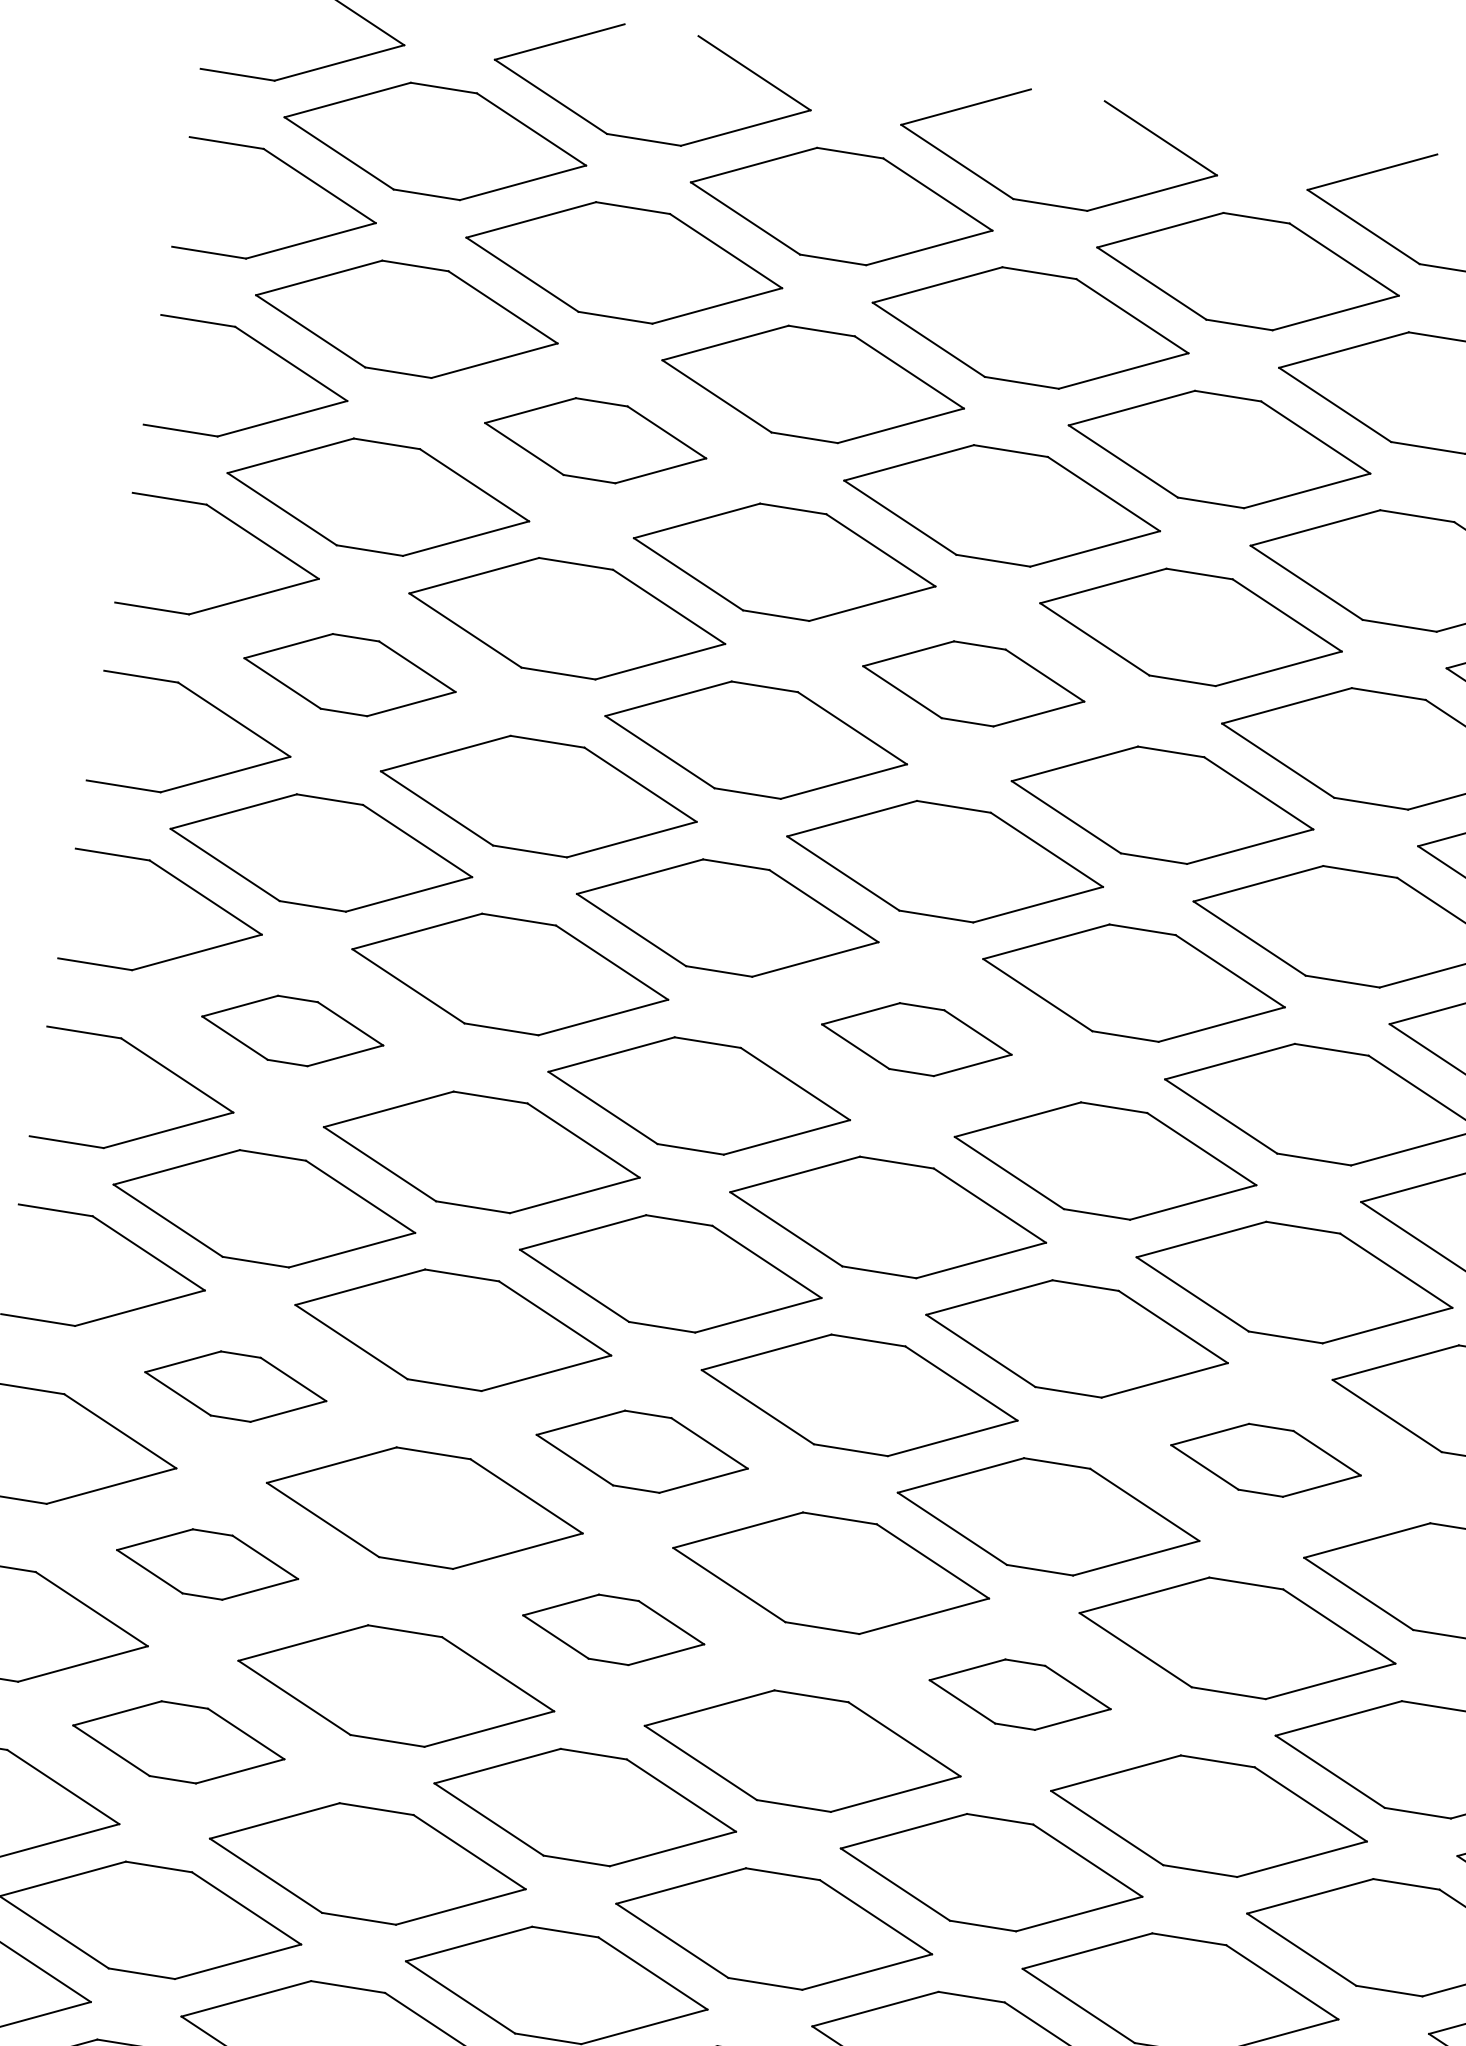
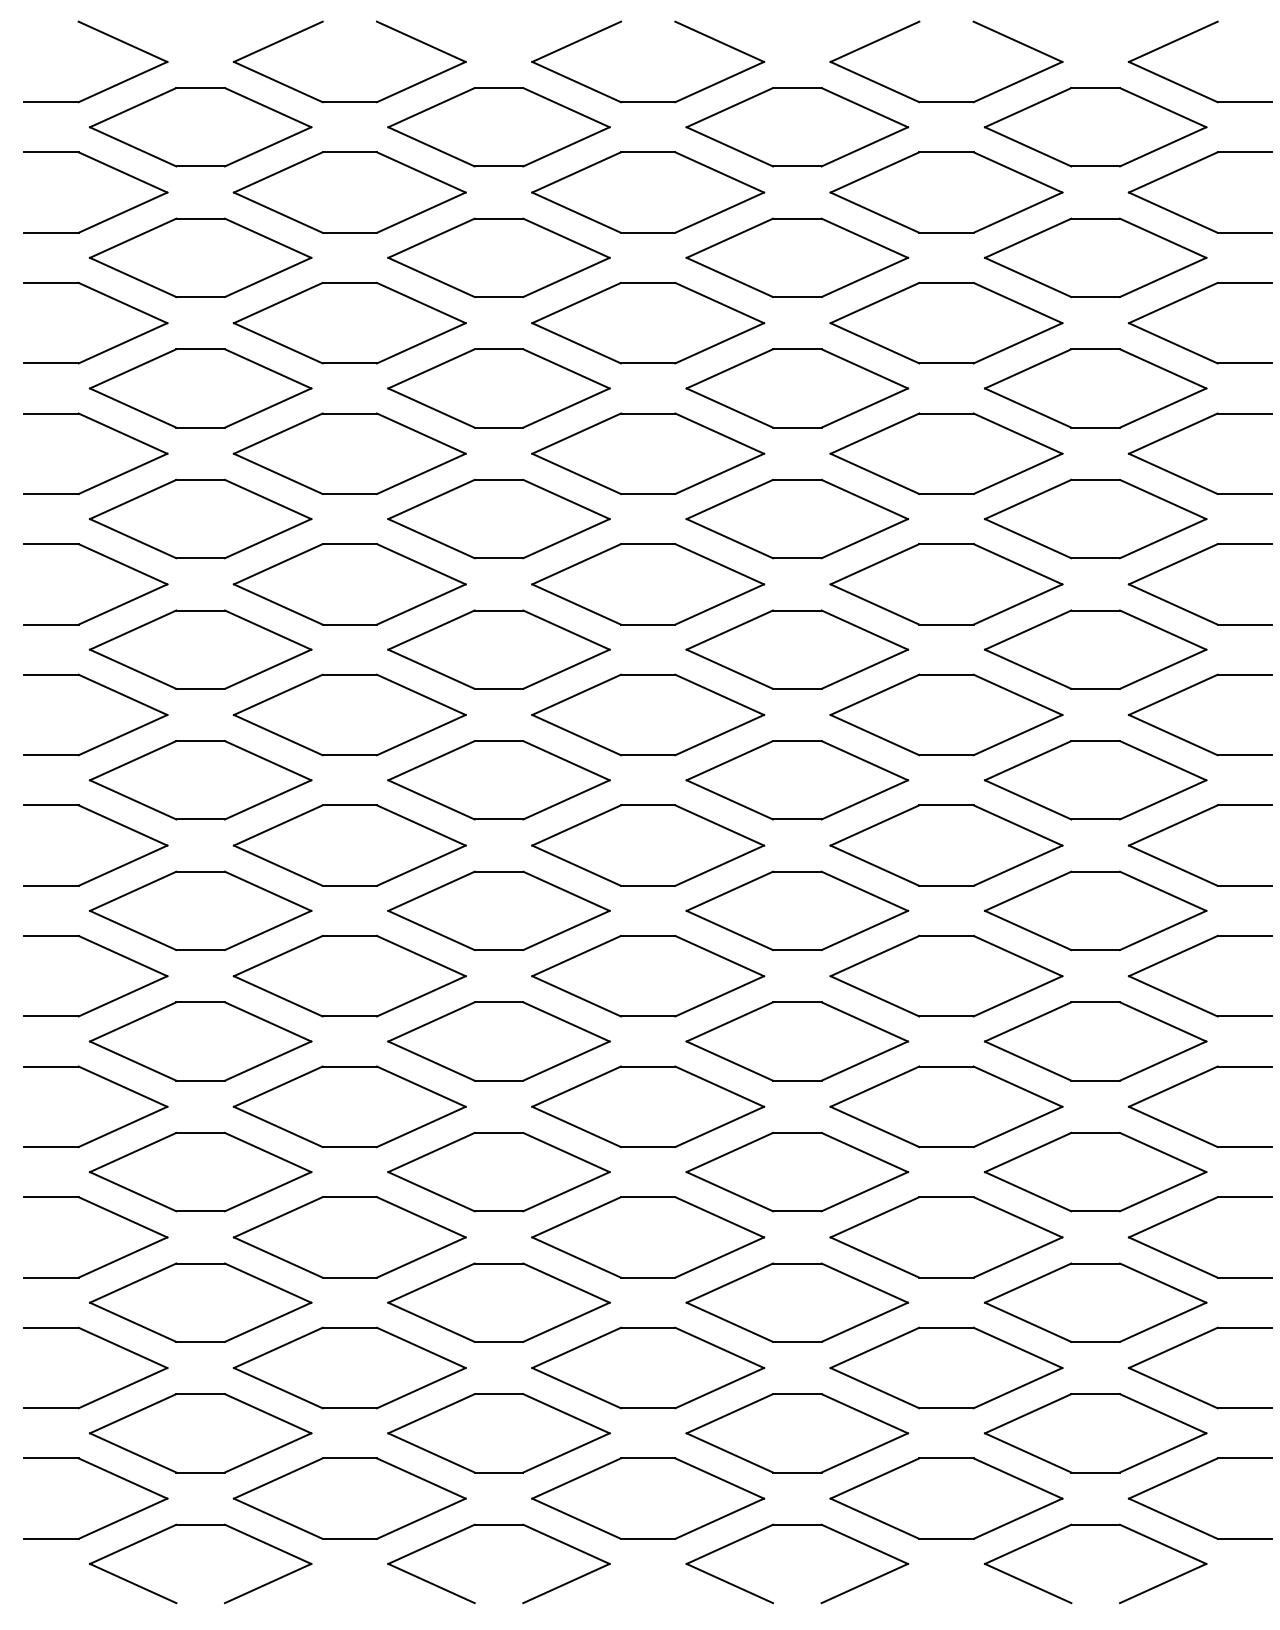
part: (595, 439) -> (349, 322), size x1.43
part: (349, 674) -> (200, 518), size x1.43
part: (974, 683) -> (648, 453), size x1.43
part: (292, 1031) -> (200, 780), size x1.67
part: (917, 1038) -> (648, 714), size x1.67
part: (235, 1386) -> (200, 1041), size x1.67
part: (641, 1451) -> (498, 1041), size x1.43
part: (1266, 1459) -> (946, 975), size x1.67
part: (207, 1563) -> (200, 1171), size x1.67
part: (612, 1630) -> (498, 1172), size x1.67
part: (1020, 1693) -> (797, 1171), size x1.67
part: (178, 1742) -> (200, 1302), size x1.43

